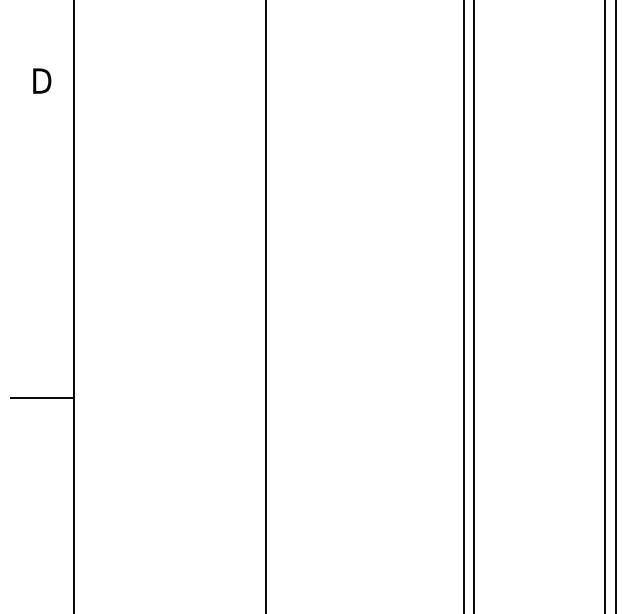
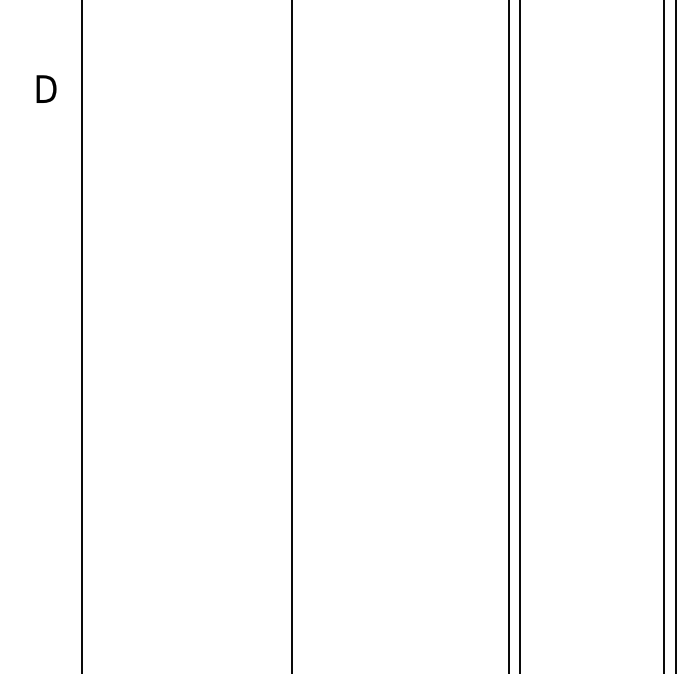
line: (42, 397) -> (46, 436), removed

